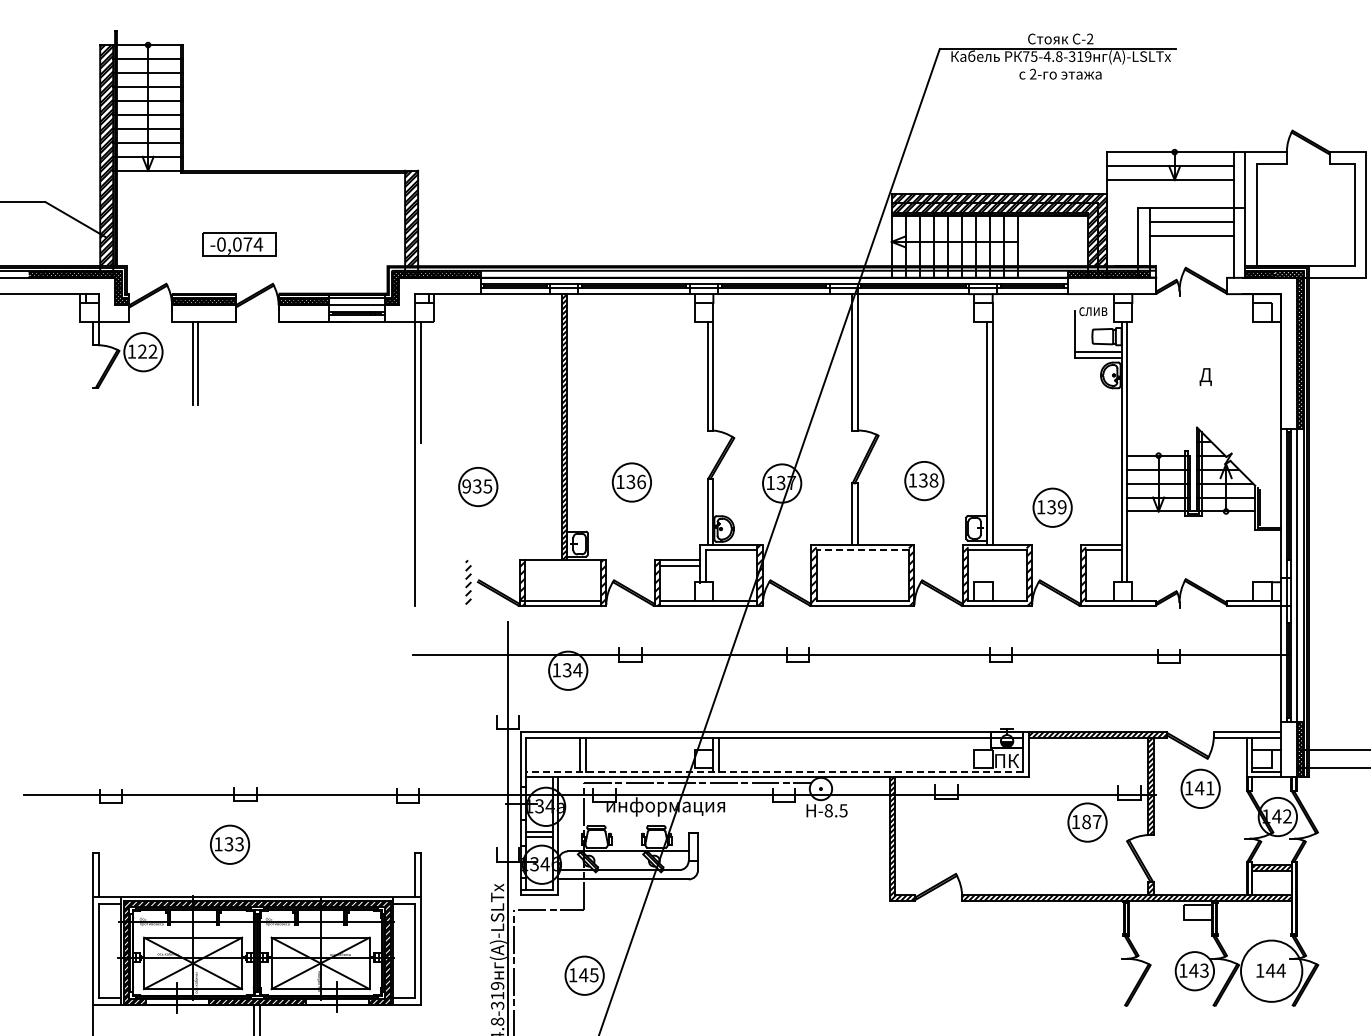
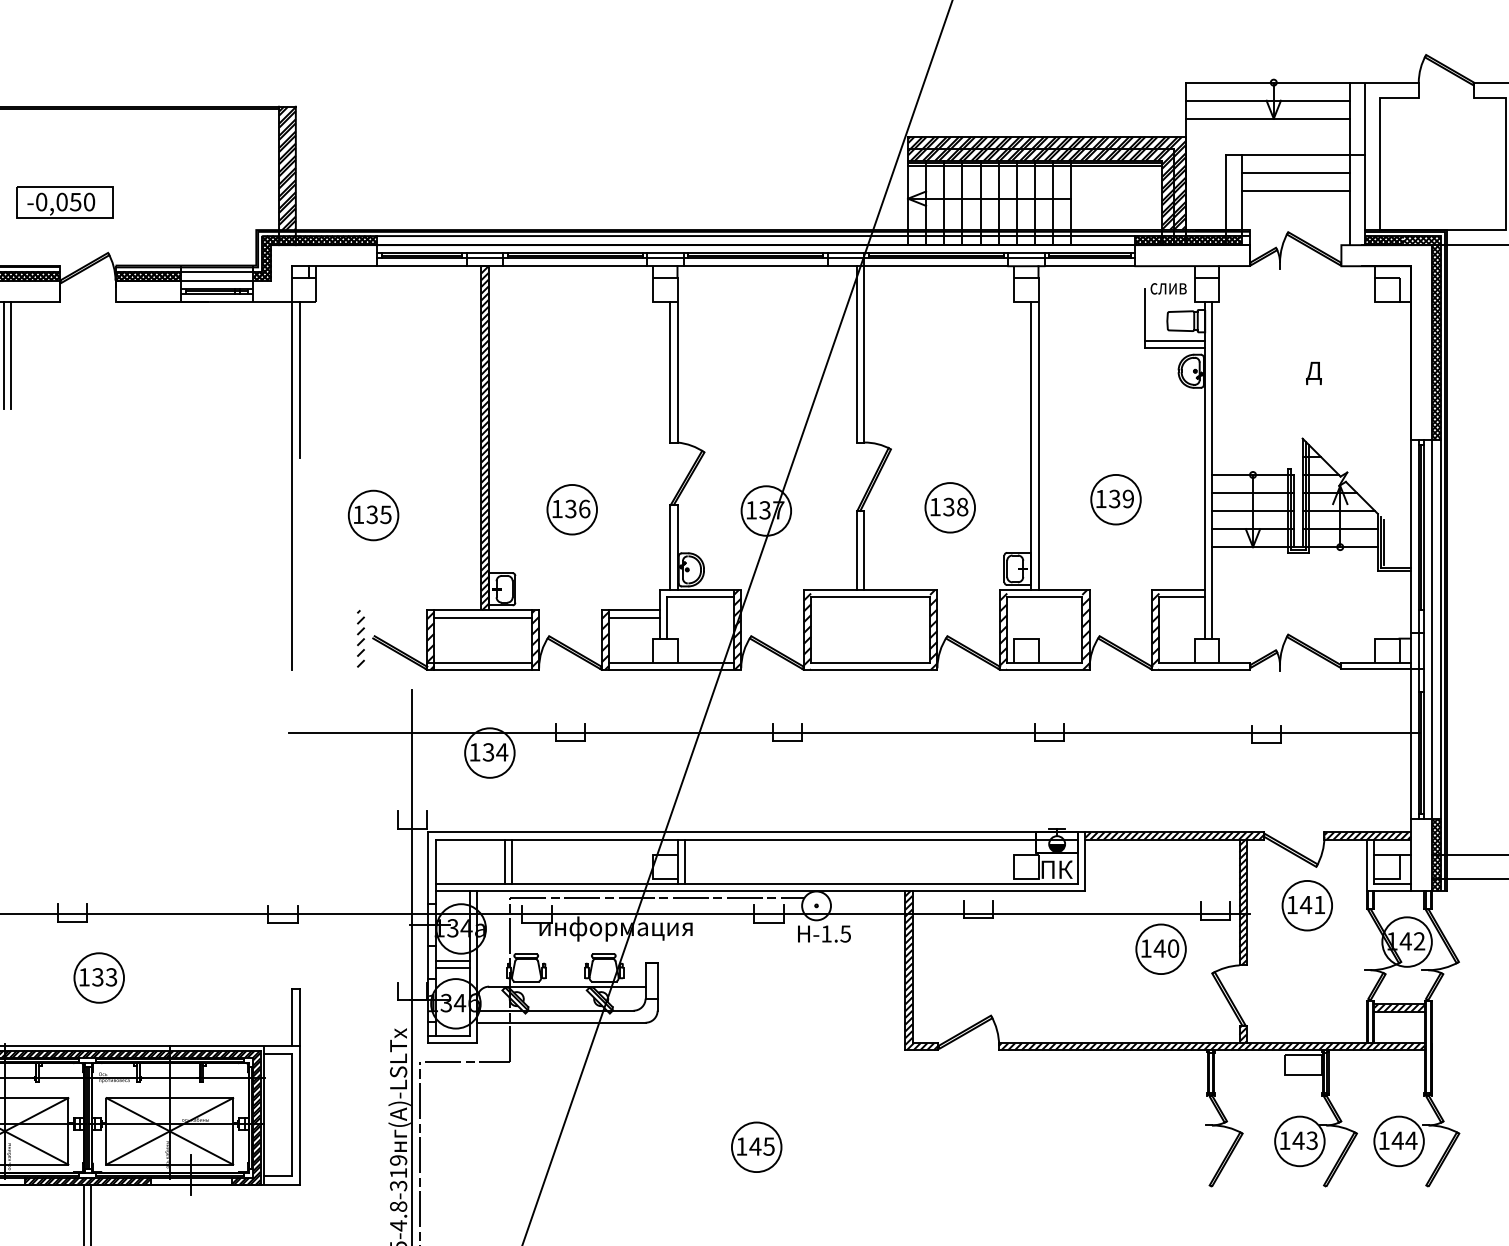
text: (253, 244) -> (83, 202), -0,074 -> -0,050
text: (466, 486) -> (358, 514), 935 -> 135
part: (1052, 507) -> (1115, 499), moved
line: (862, 550) -> (870, 597), dashed -> solid
line: (562, 565) -> (482, 616), added
hatch: (1246, 734) -> (1366, 835), added
line: (774, 771) -> (756, 883), dashed -> solid
text: (828, 810) -> (826, 933), H-8.5 -> H-1.5
text: (1091, 821) -> (1166, 947), 187 -> 140
part: (230, 844) -> (99, 977), moved
circle: (1271, 971) -> (1398, 1141), size x0.62
part: (584, 975) -> (756, 1146), moved

